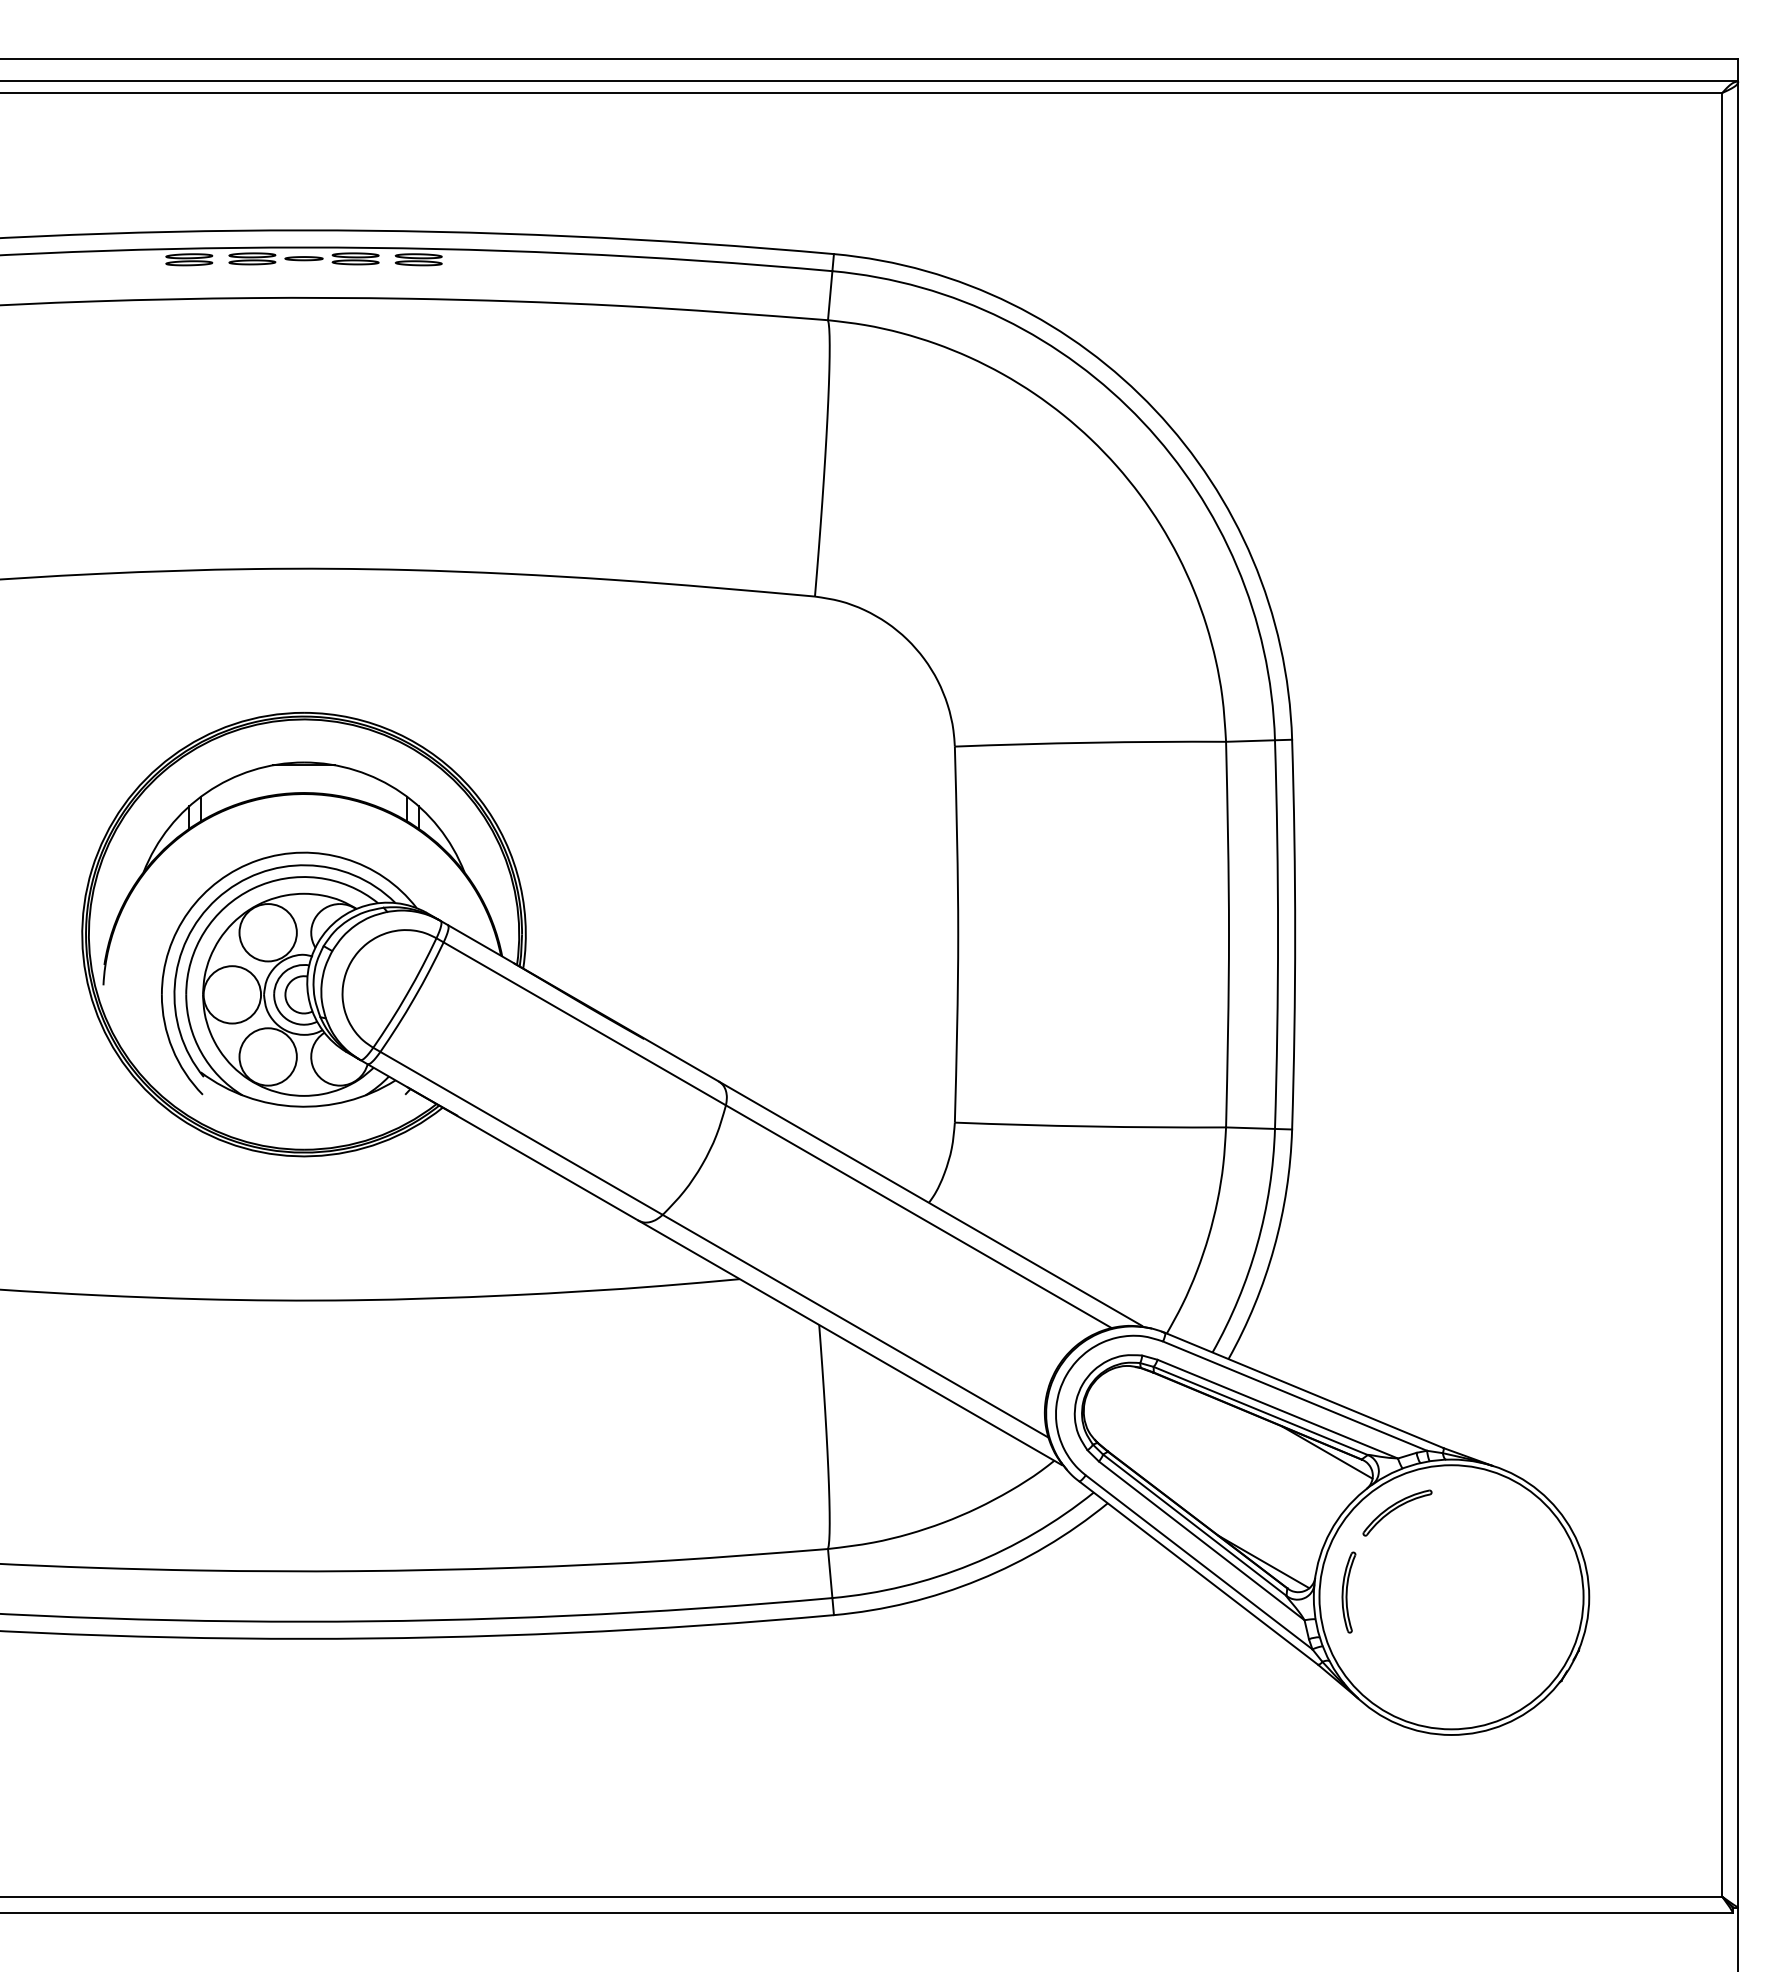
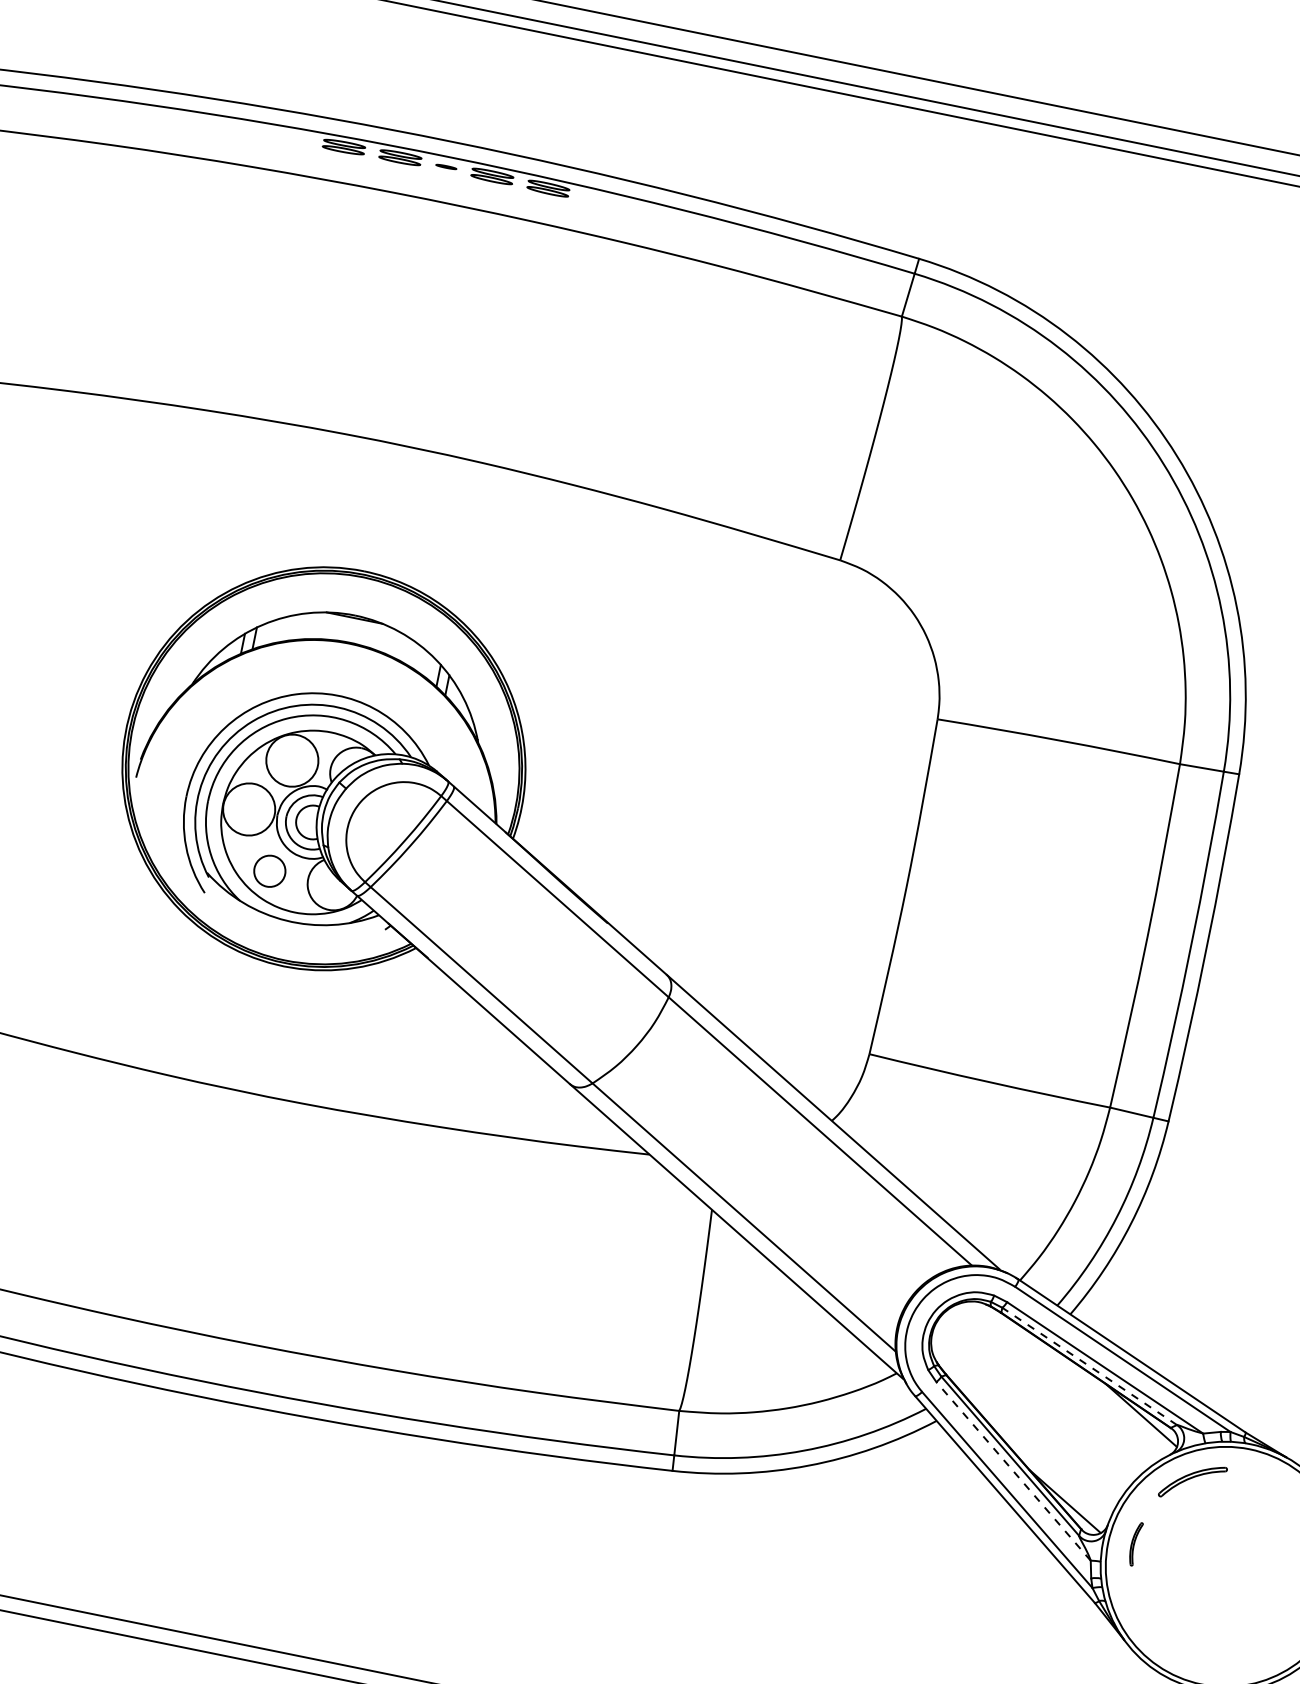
part: (303, 258) -> (445, 166), size x0.6
circle: (267, 1056) -> (269, 870), size x0.6
line: (1260, 1410) -> (1089, 1365), solid -> dashed
line: (1201, 1540) -> (1013, 1471), solid -> dashed
part: (1348, 1592) -> (1134, 1543), size x0.6

